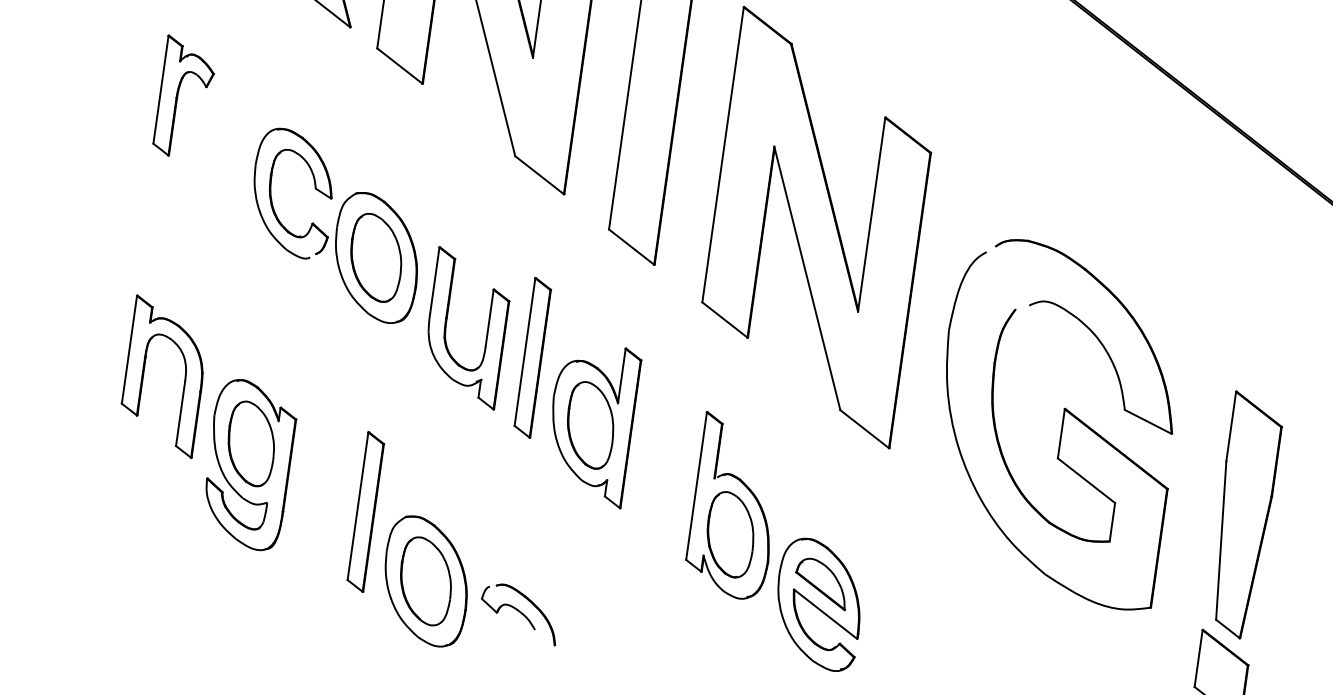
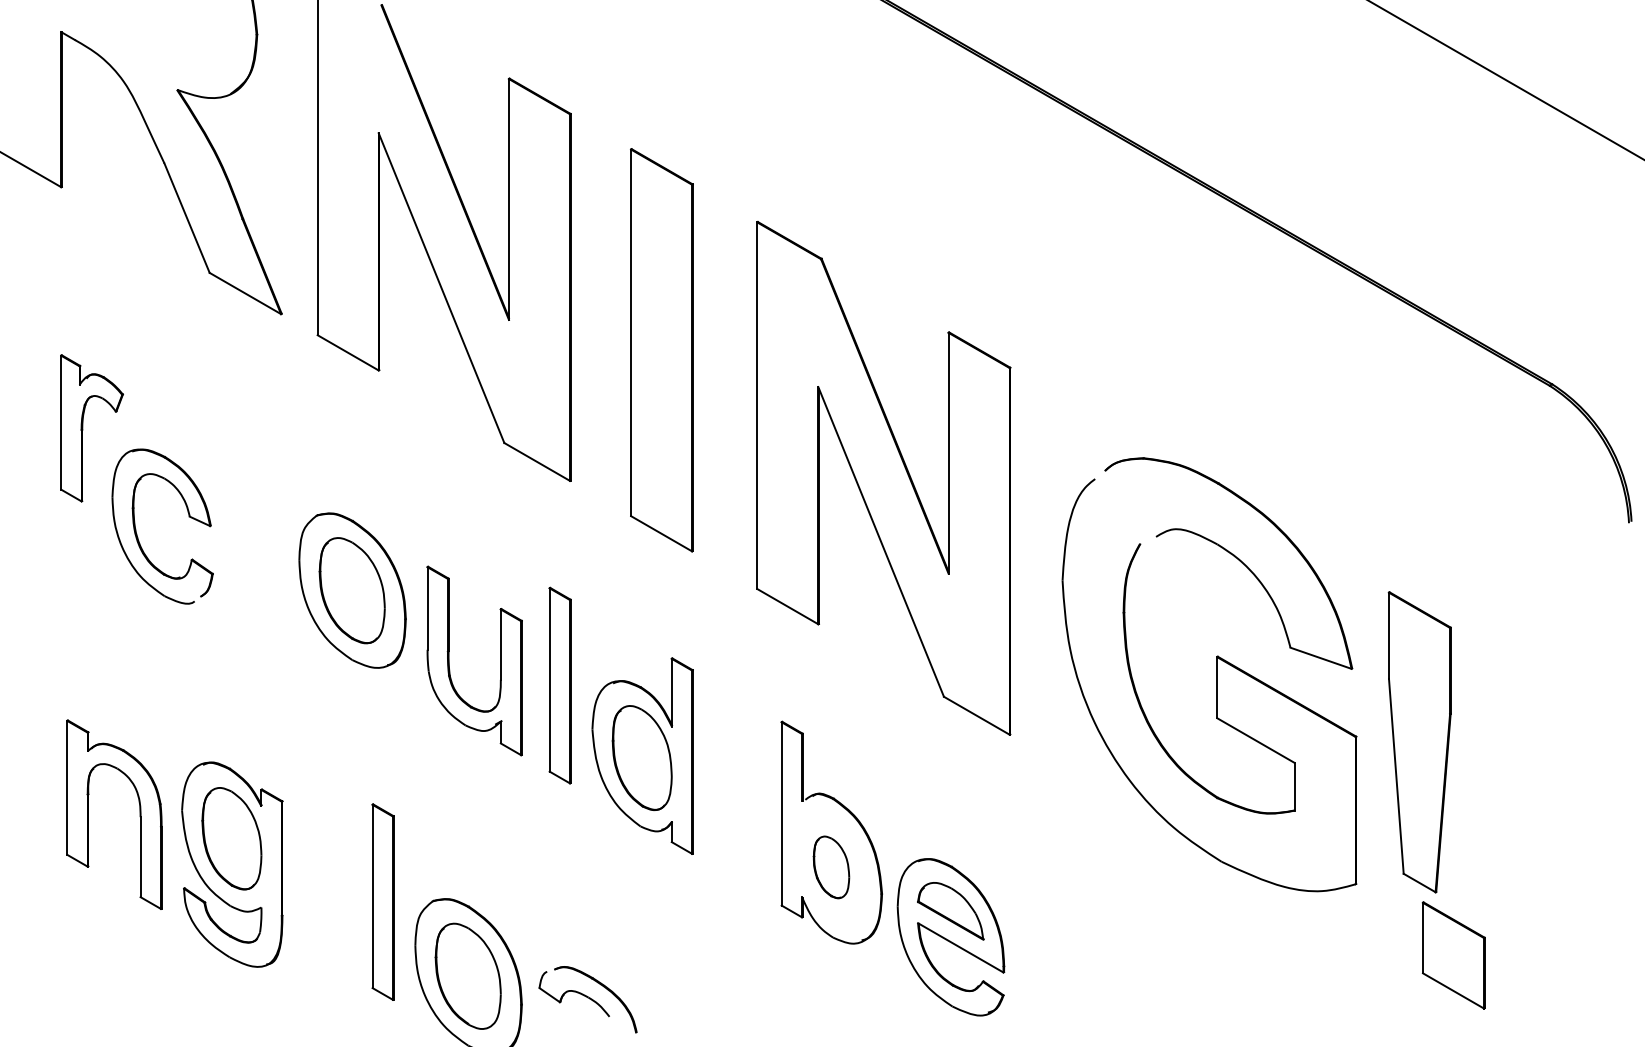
part: (271, 192) -> (136, 529), moved
part: (184, 379) -> (139, 814), moved
part: (1243, 515) -> (1419, 742), moved
part: (730, 534) -> (831, 867), size x0.6

